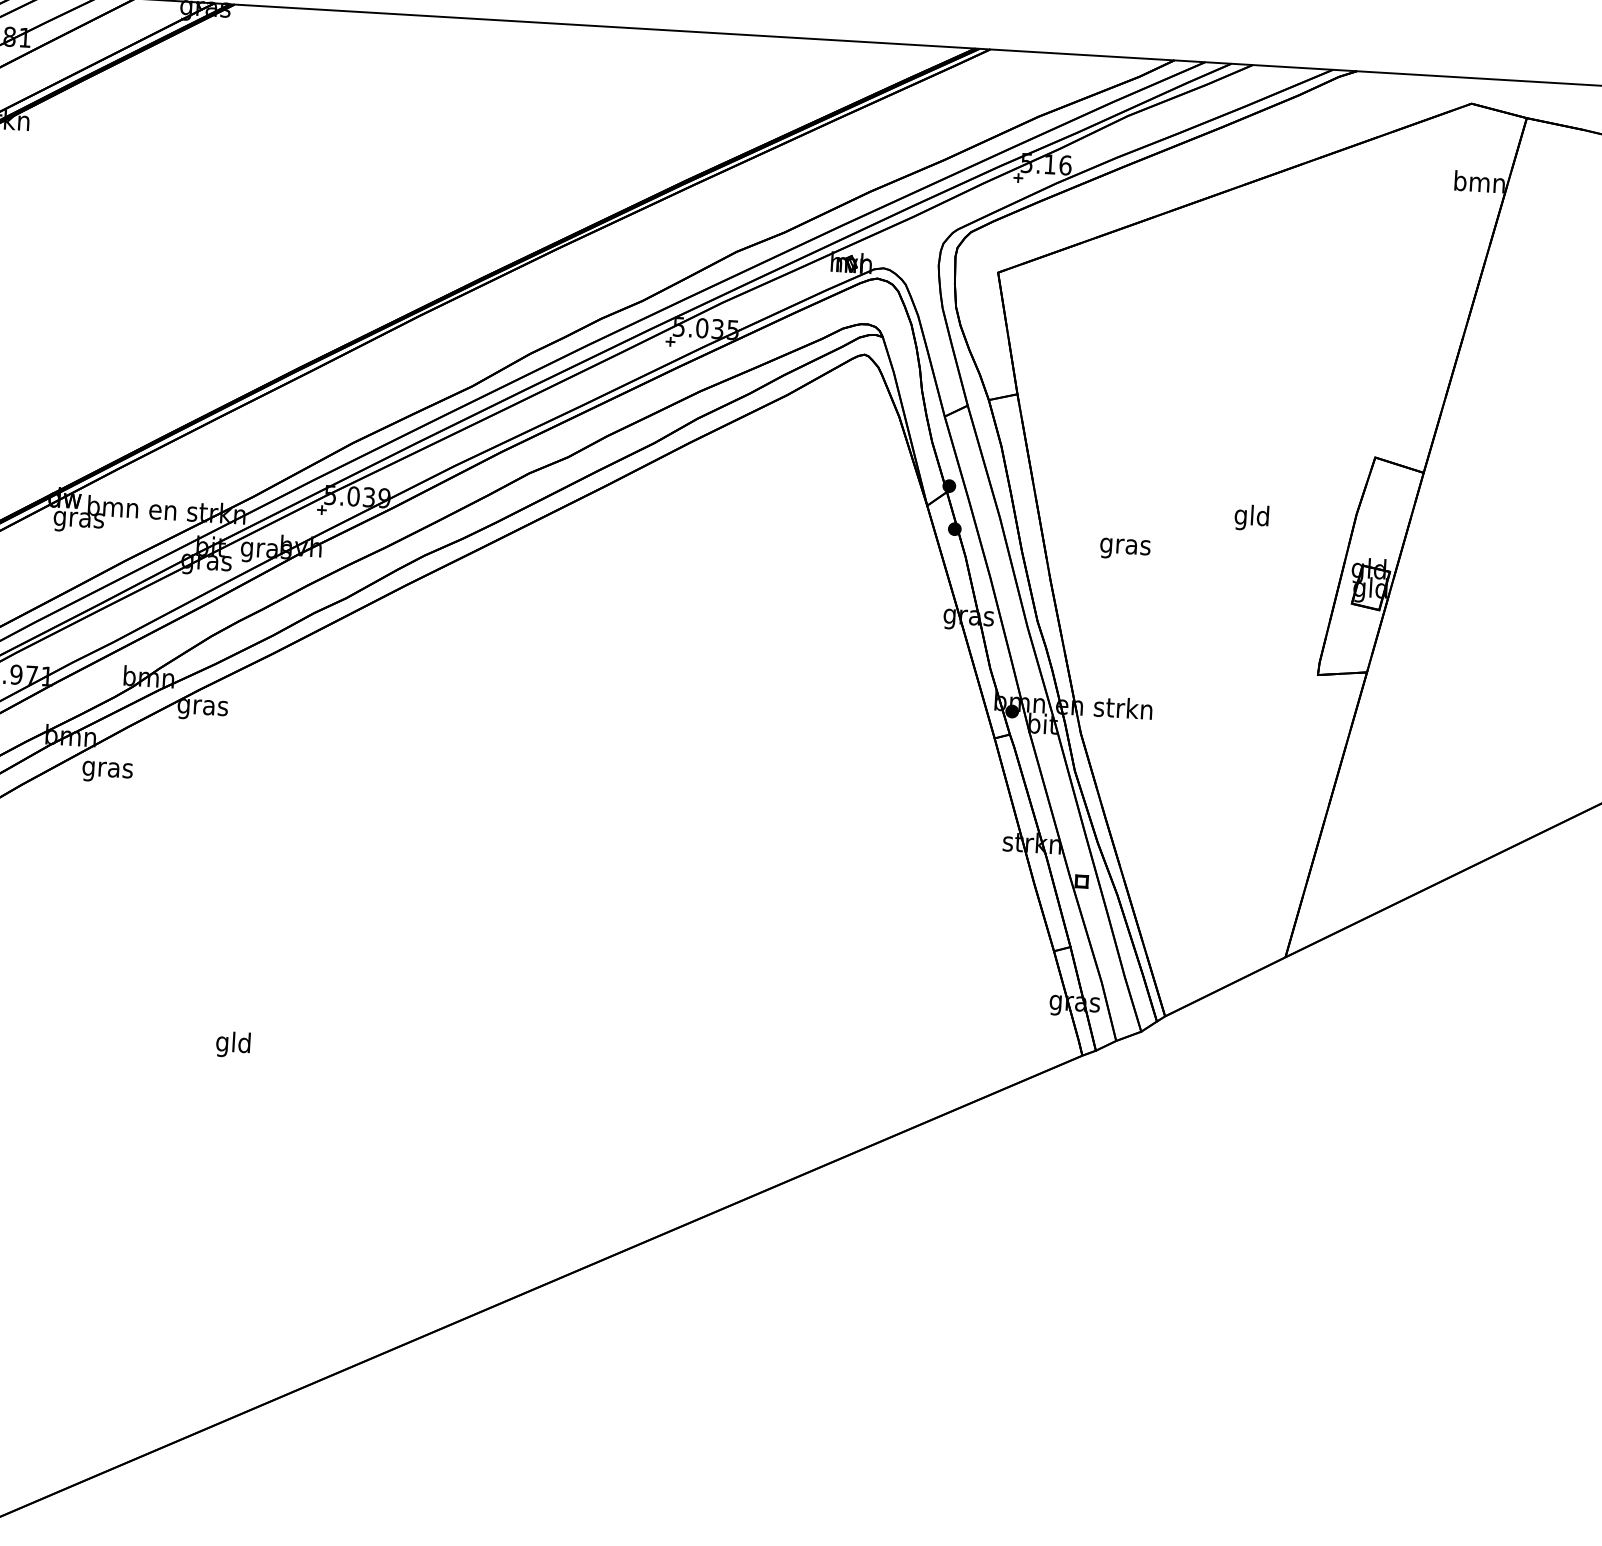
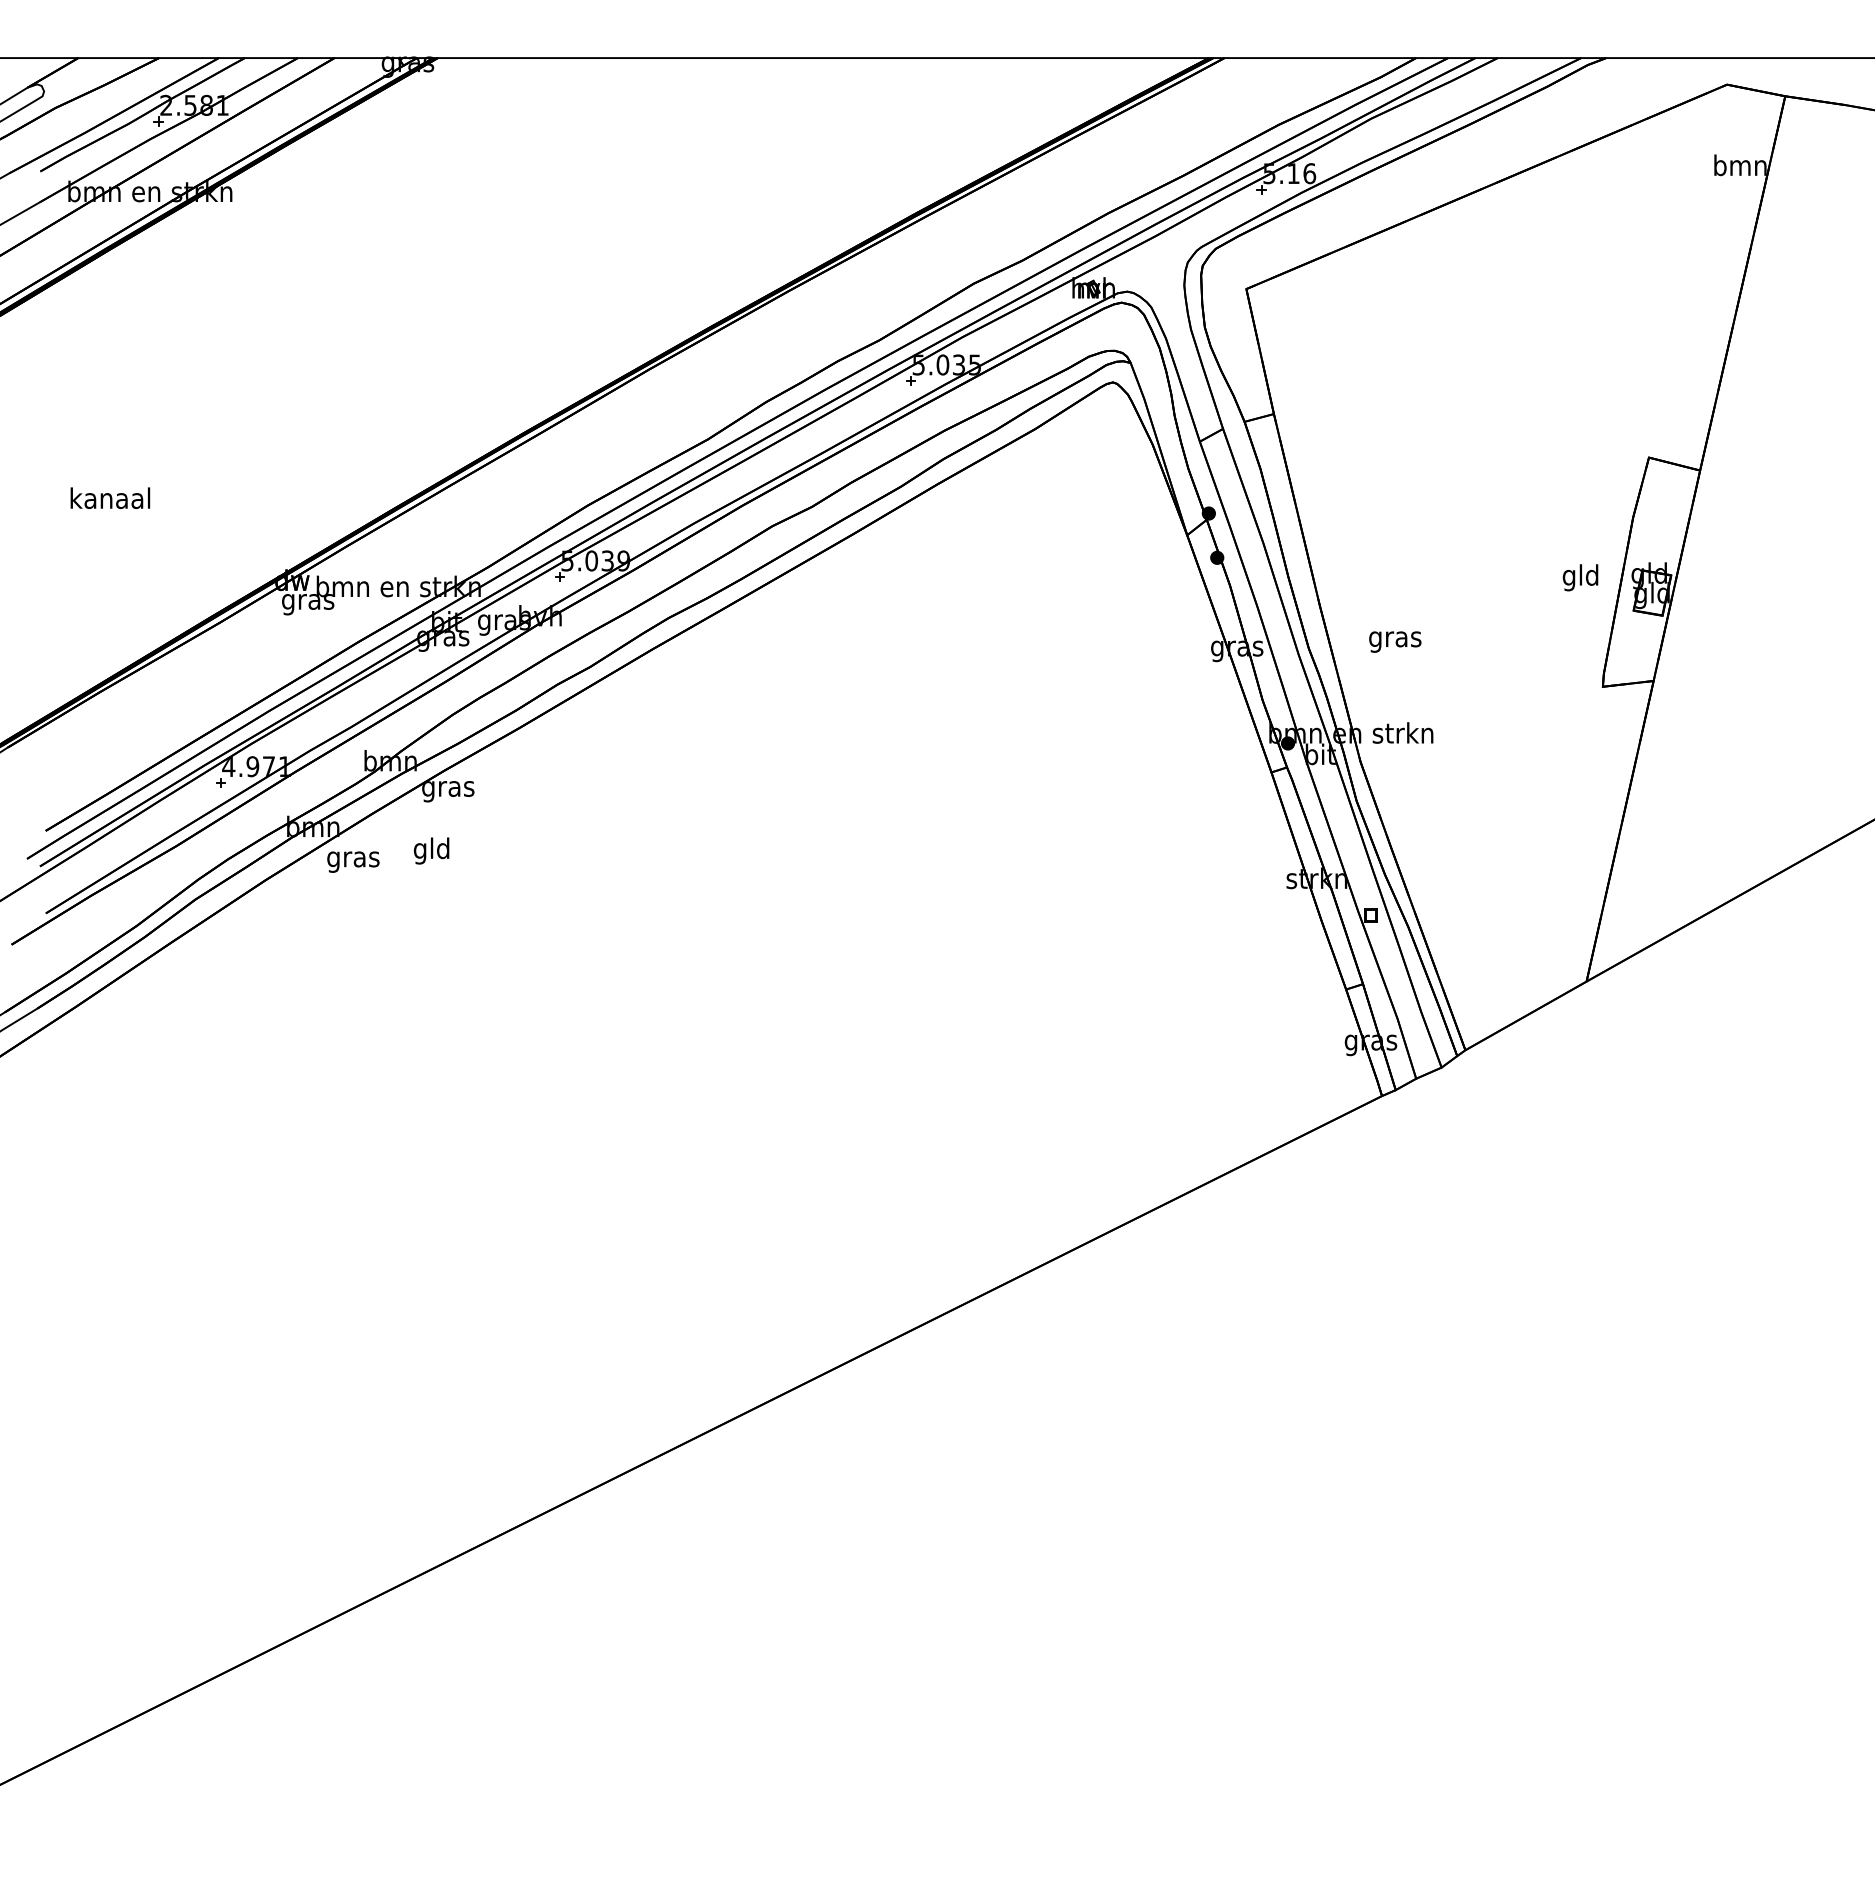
text: (1251, 517) -> (1580, 577), moved
text: (1125, 548) -> (1395, 641), moved
text: (233, 1044) -> (431, 850), moved

